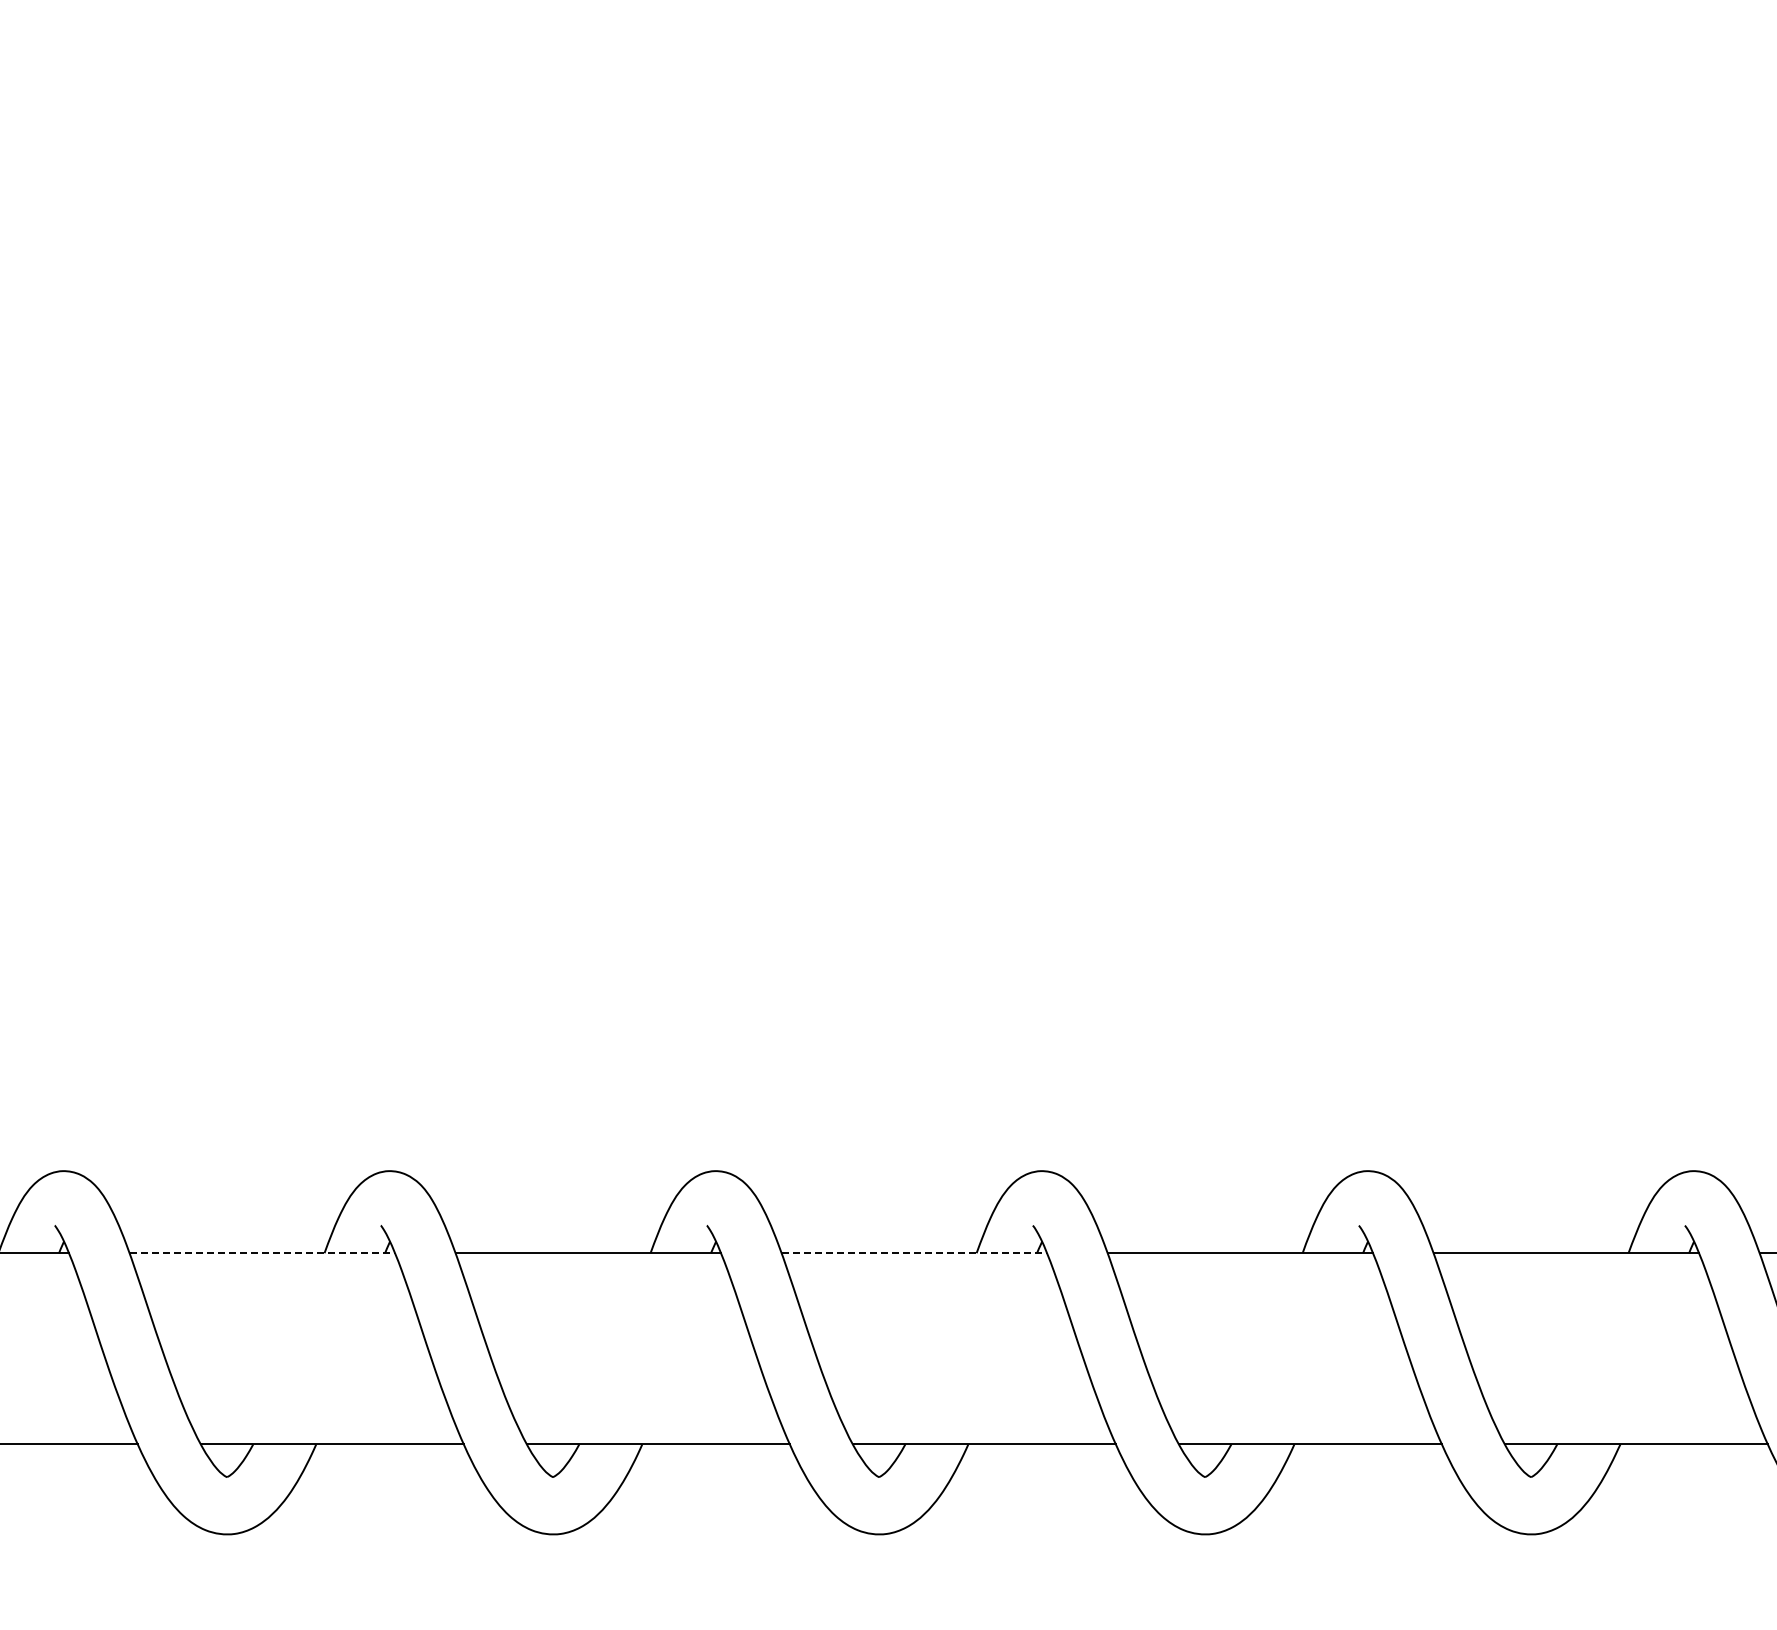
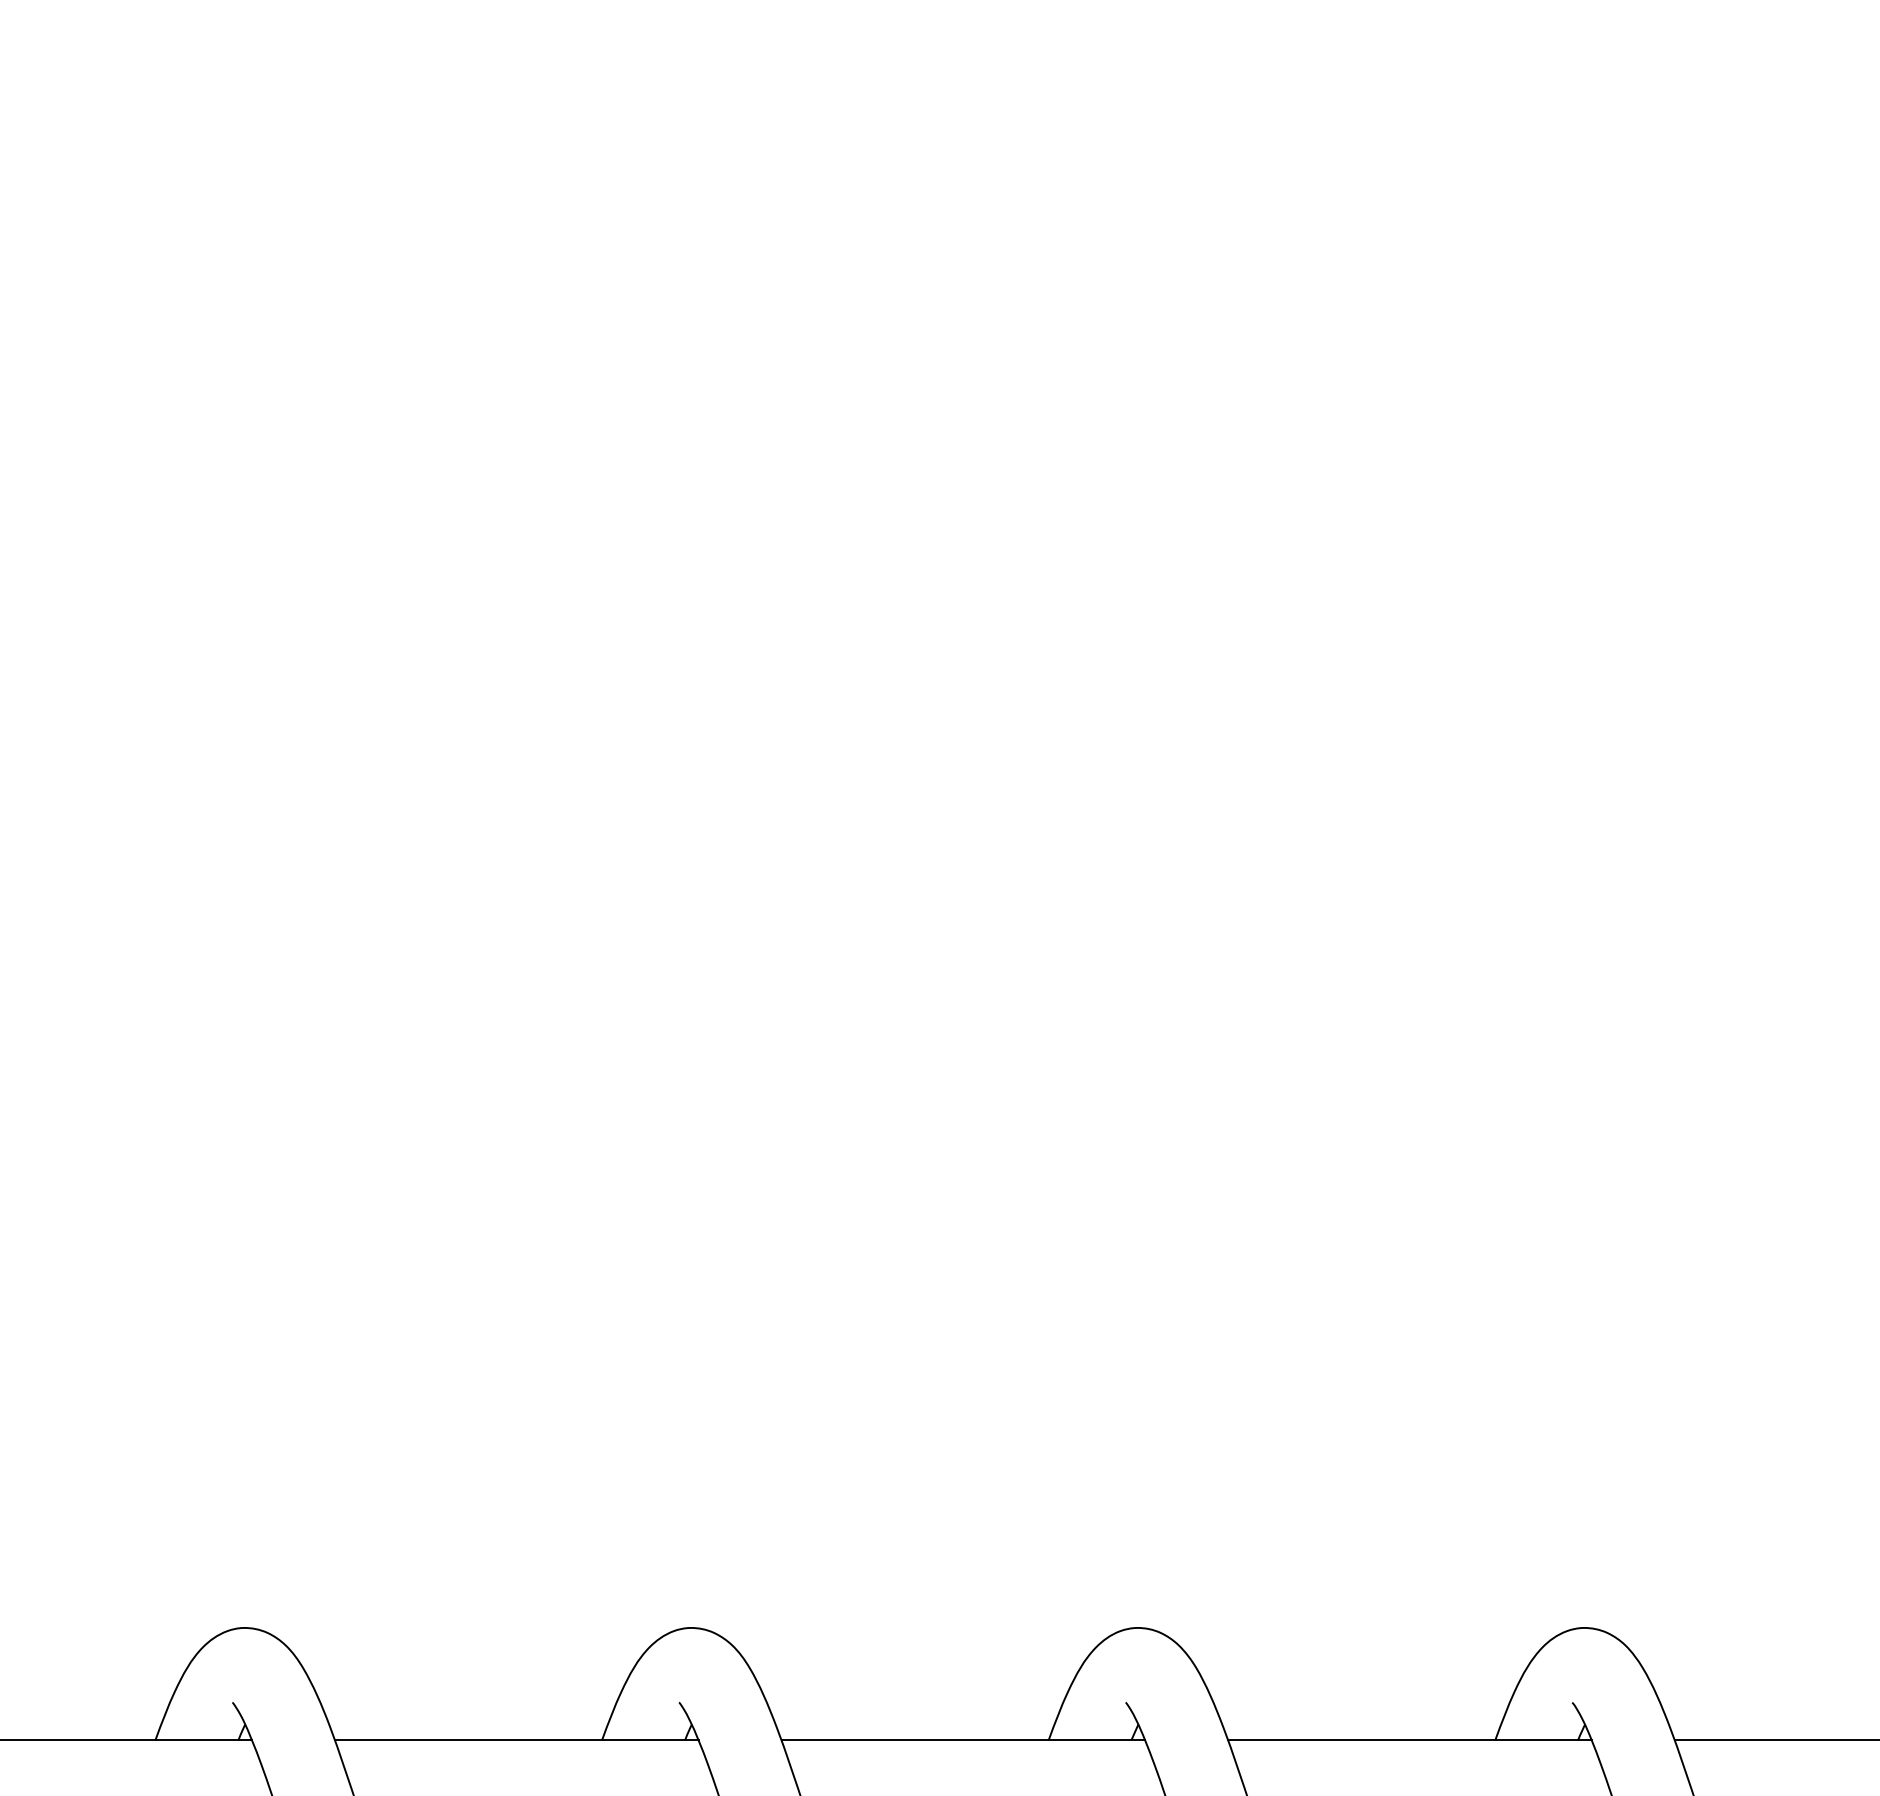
line: (262, 1253) -> (517, 1740), dashed -> solid
line: (914, 1253) -> (1410, 1740), dashed -> solid

